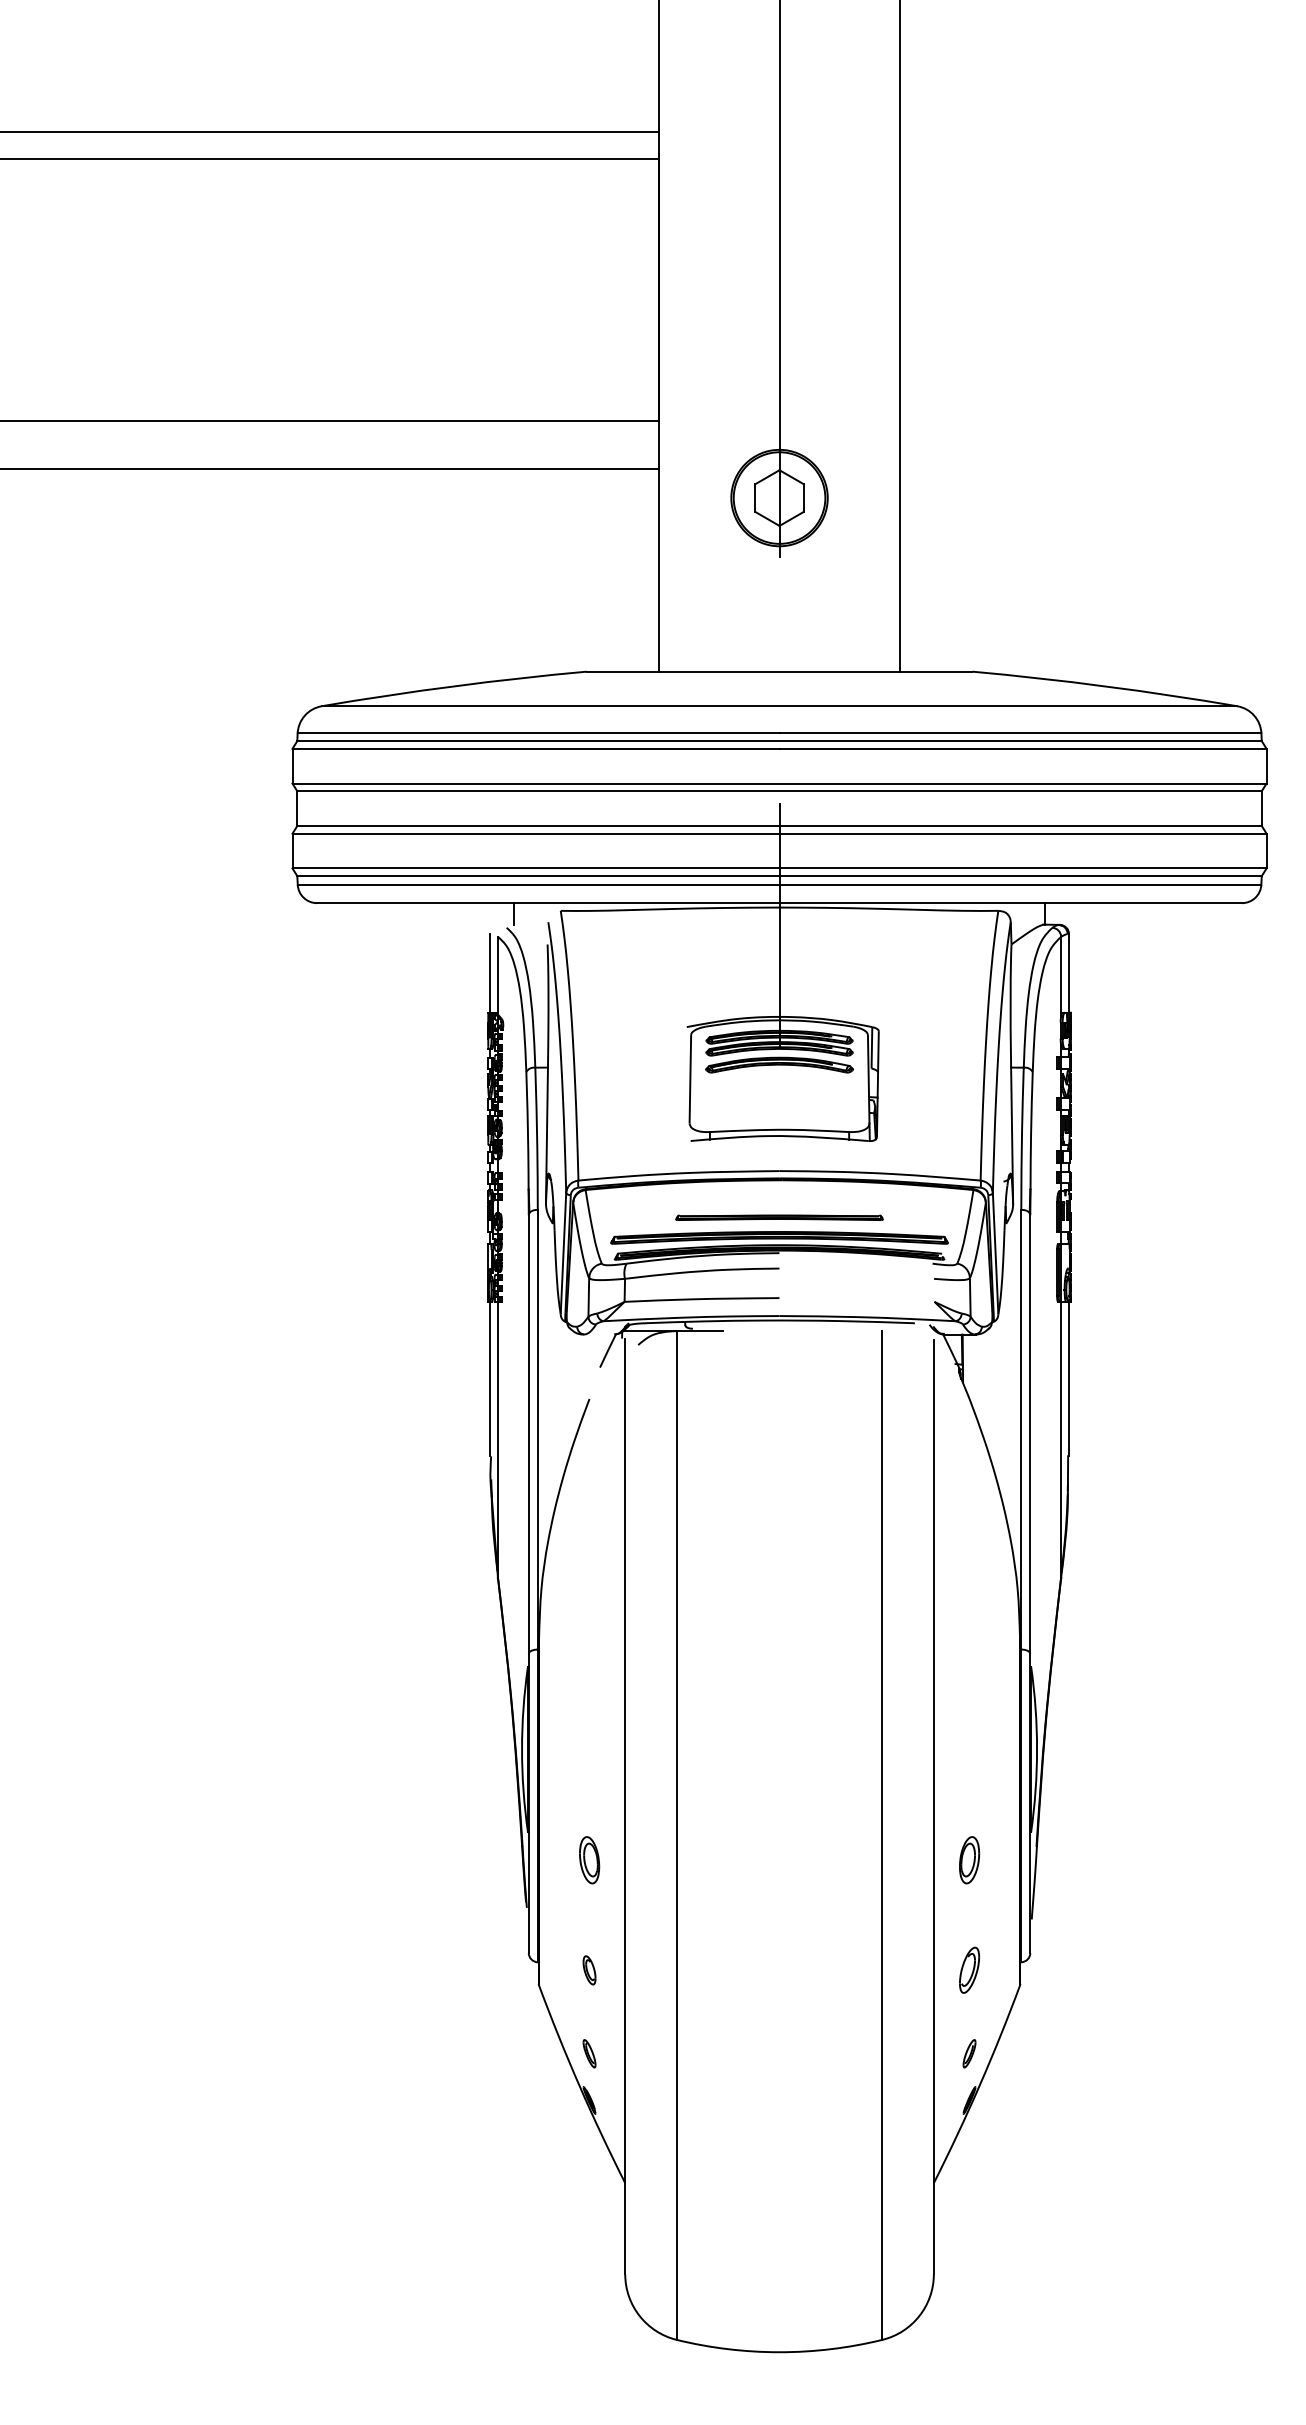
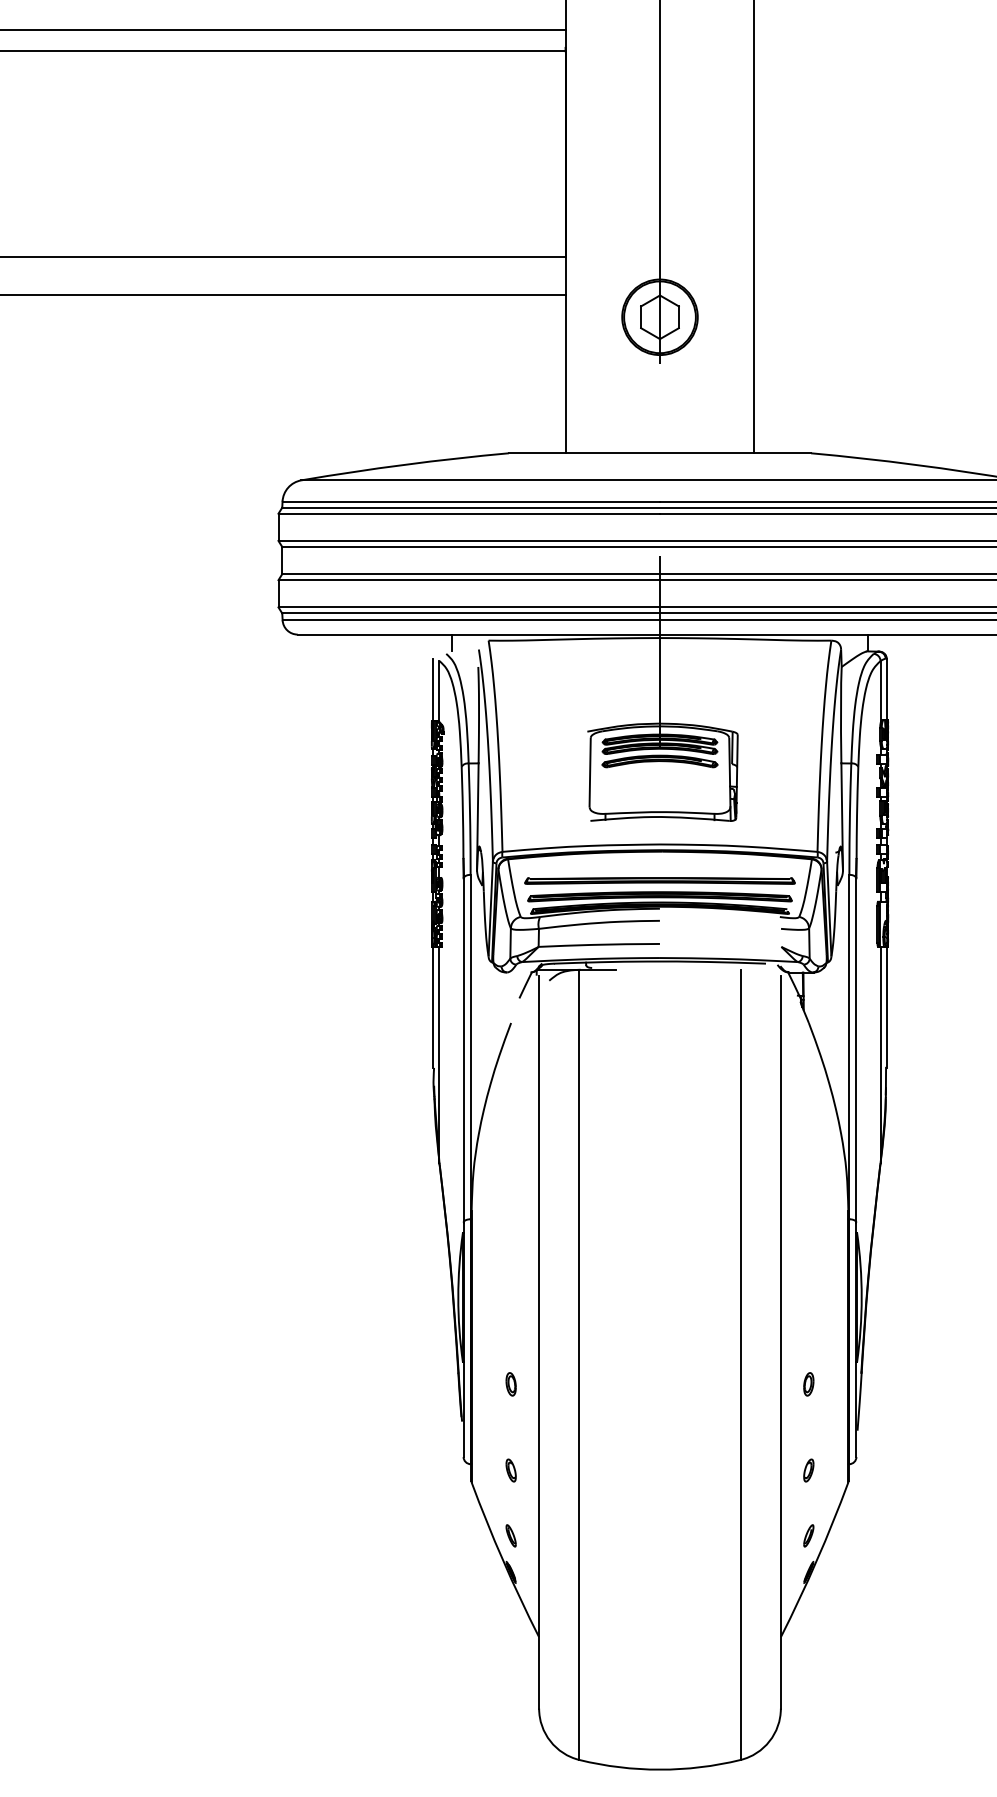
part: (779, 1217) -> (659, 880), size x1.67
part: (589, 1860) -> (511, 1384), size x0.62
part: (969, 1860) -> (808, 1384), size x0.62
part: (969, 1970) -> (808, 1470), size x0.62

